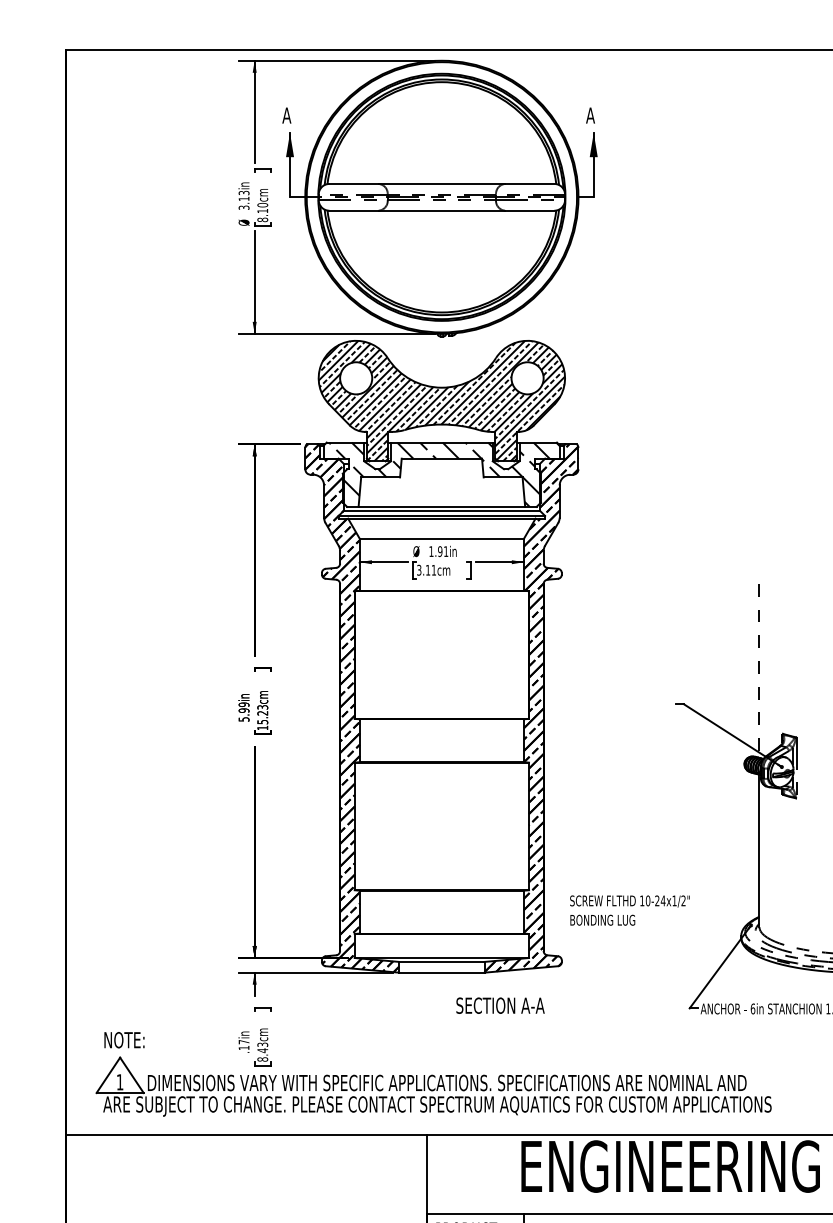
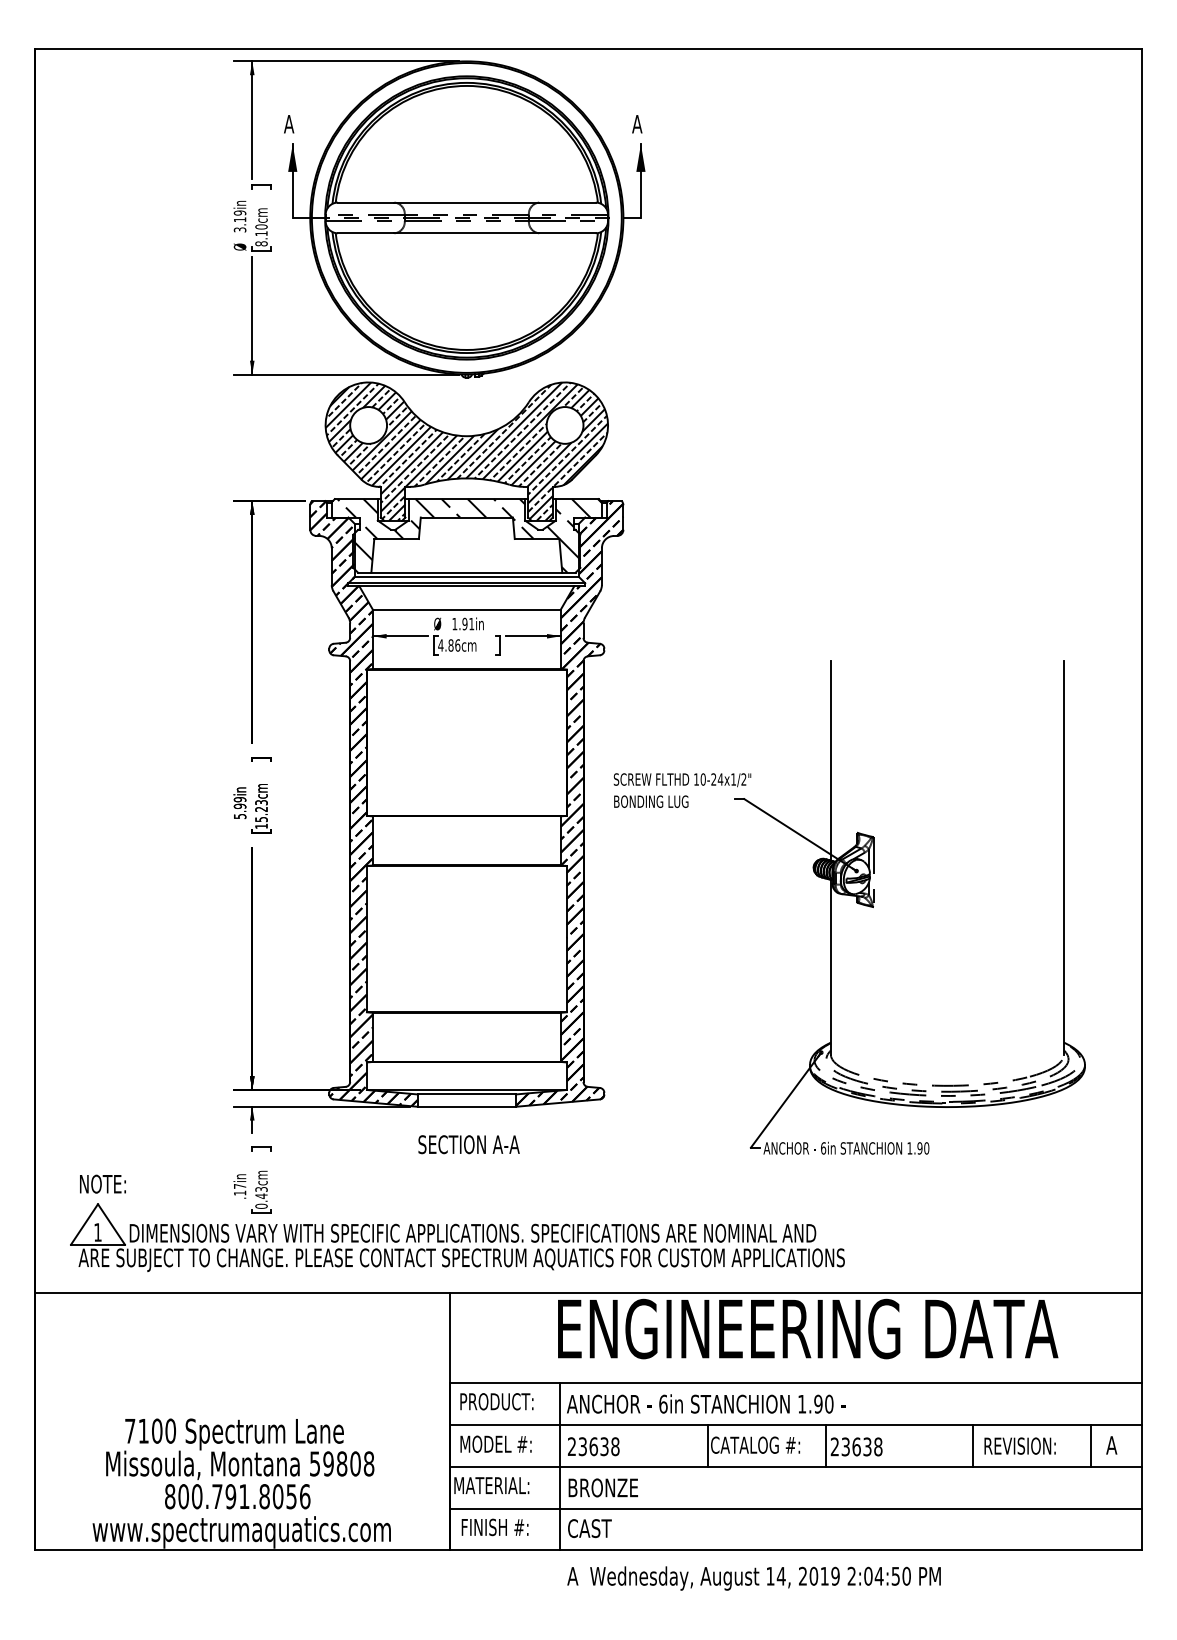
text: (244, 192) -> (240, 212), 3.13in -> 3.19in
text: (426, 570) -> (449, 645), 3.11cm -> 4.86cm
line: (759, 670) -> (830, 760), dashed -> solid
text: (630, 910) -> (682, 790), moved
text: (500, 1005) -> (468, 1144), moved
text: (262, 1058) -> (261, 1205), 8.43cm -> 0.43cm

